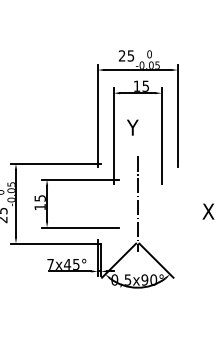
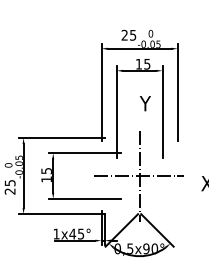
text: (132, 127) -> (145, 103), moved
line: (136, 203) -> (138, 175), added
text: (50, 264) -> (56, 234), 7x45° -> 1x45°

